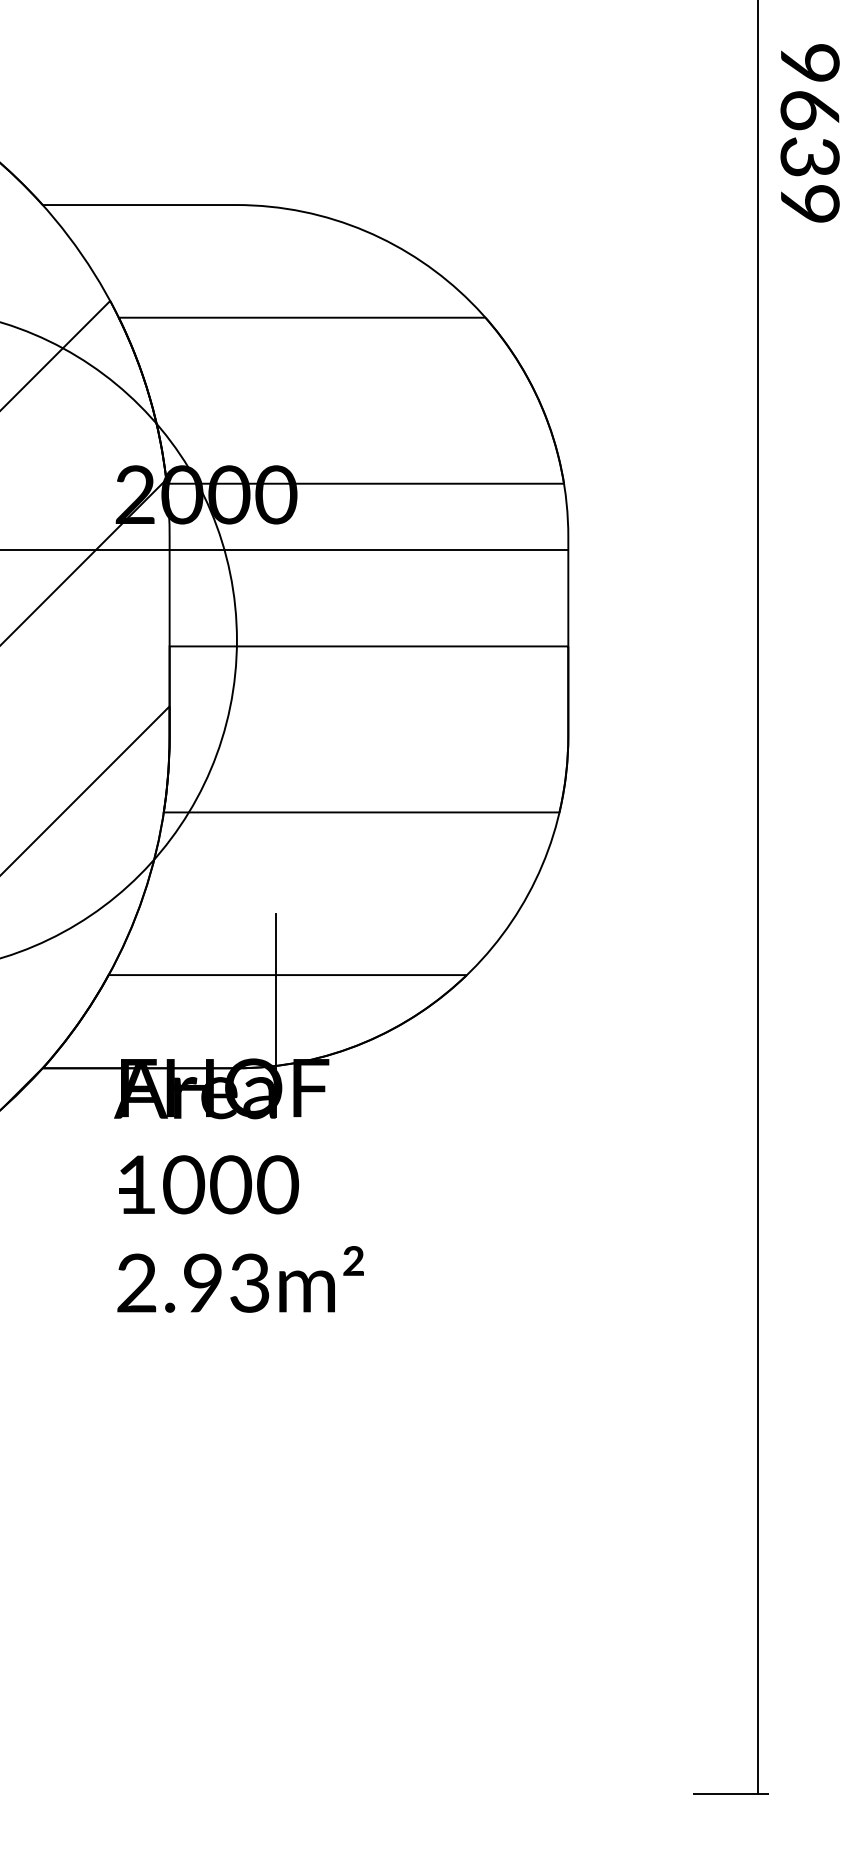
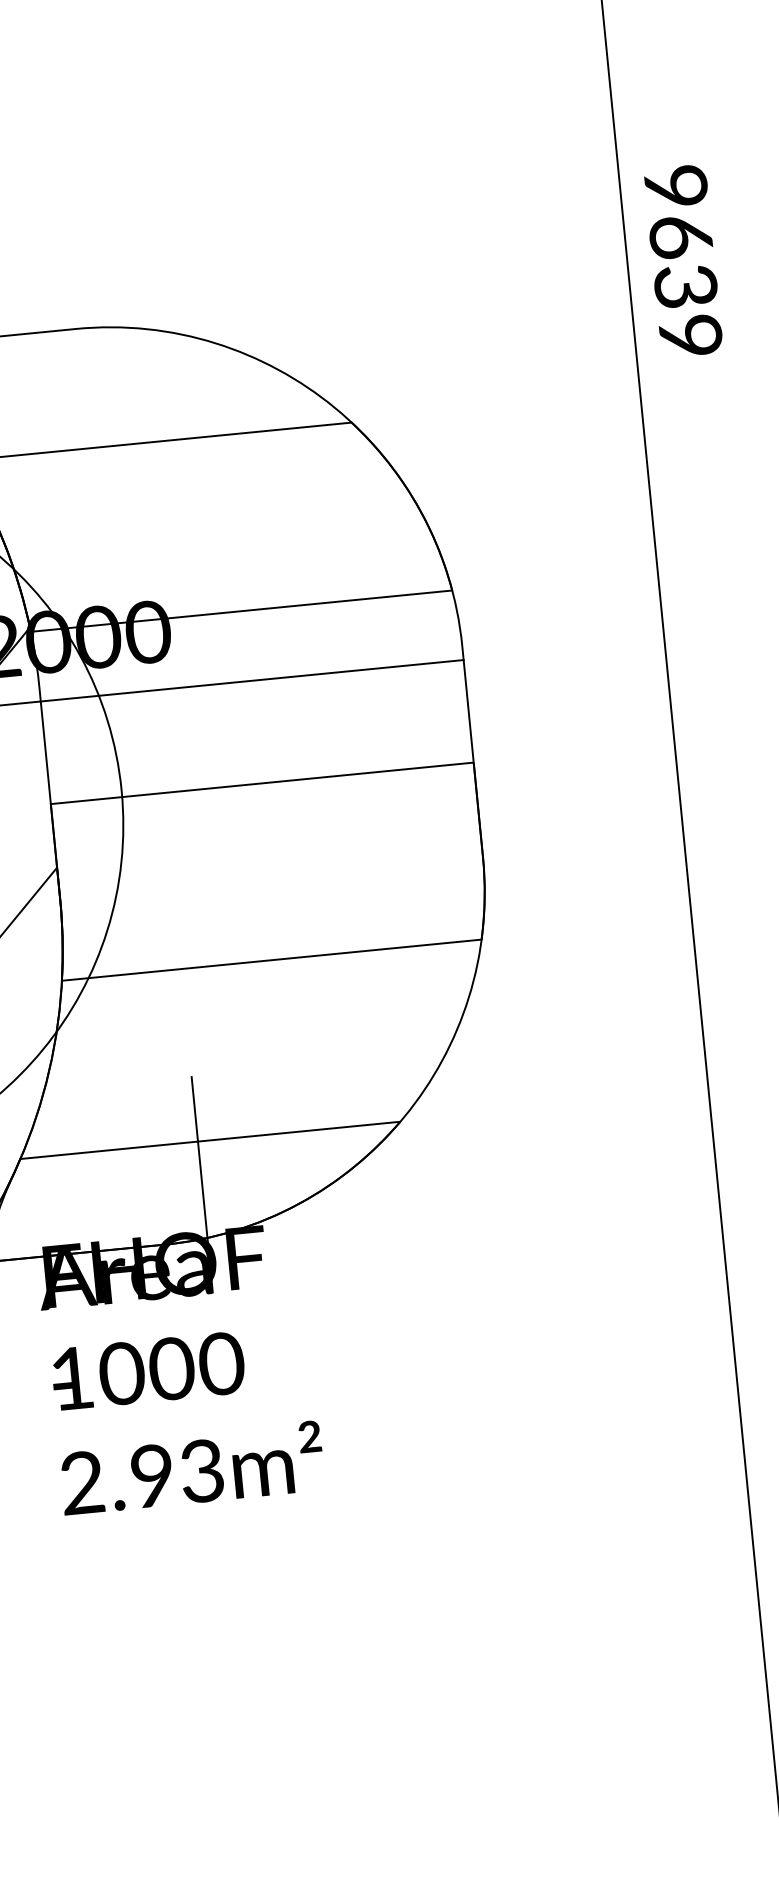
text: (809, 133) -> (682, 261), moved

